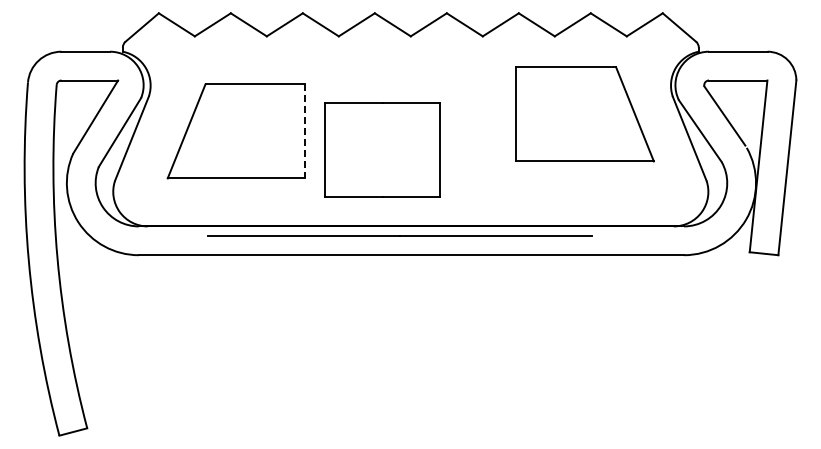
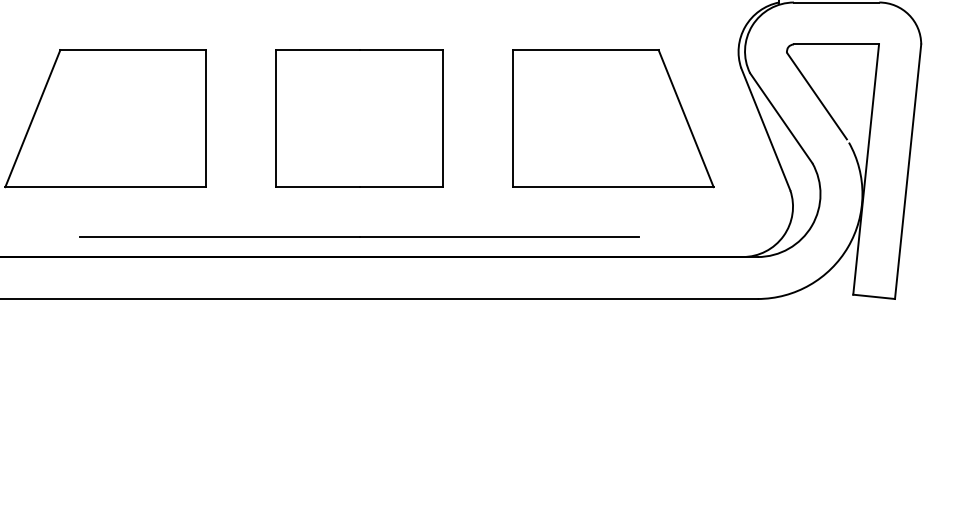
part: (584, 114) -> (612, 118), moved
line: (305, 131) -> (206, 118), dashed -> solid
part: (382, 149) -> (359, 117), moved
line: (399, 235) -> (359, 236), moved

